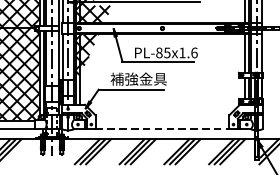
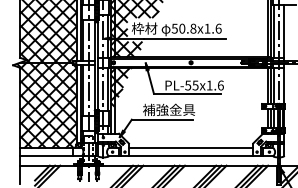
text: (159, 52) -> (188, 85), PL-85x1.6 -> PL-55x1.6
line: (161, 120) -> (190, 148), added
line: (162, 128) -> (191, 155), dashed -> solid

